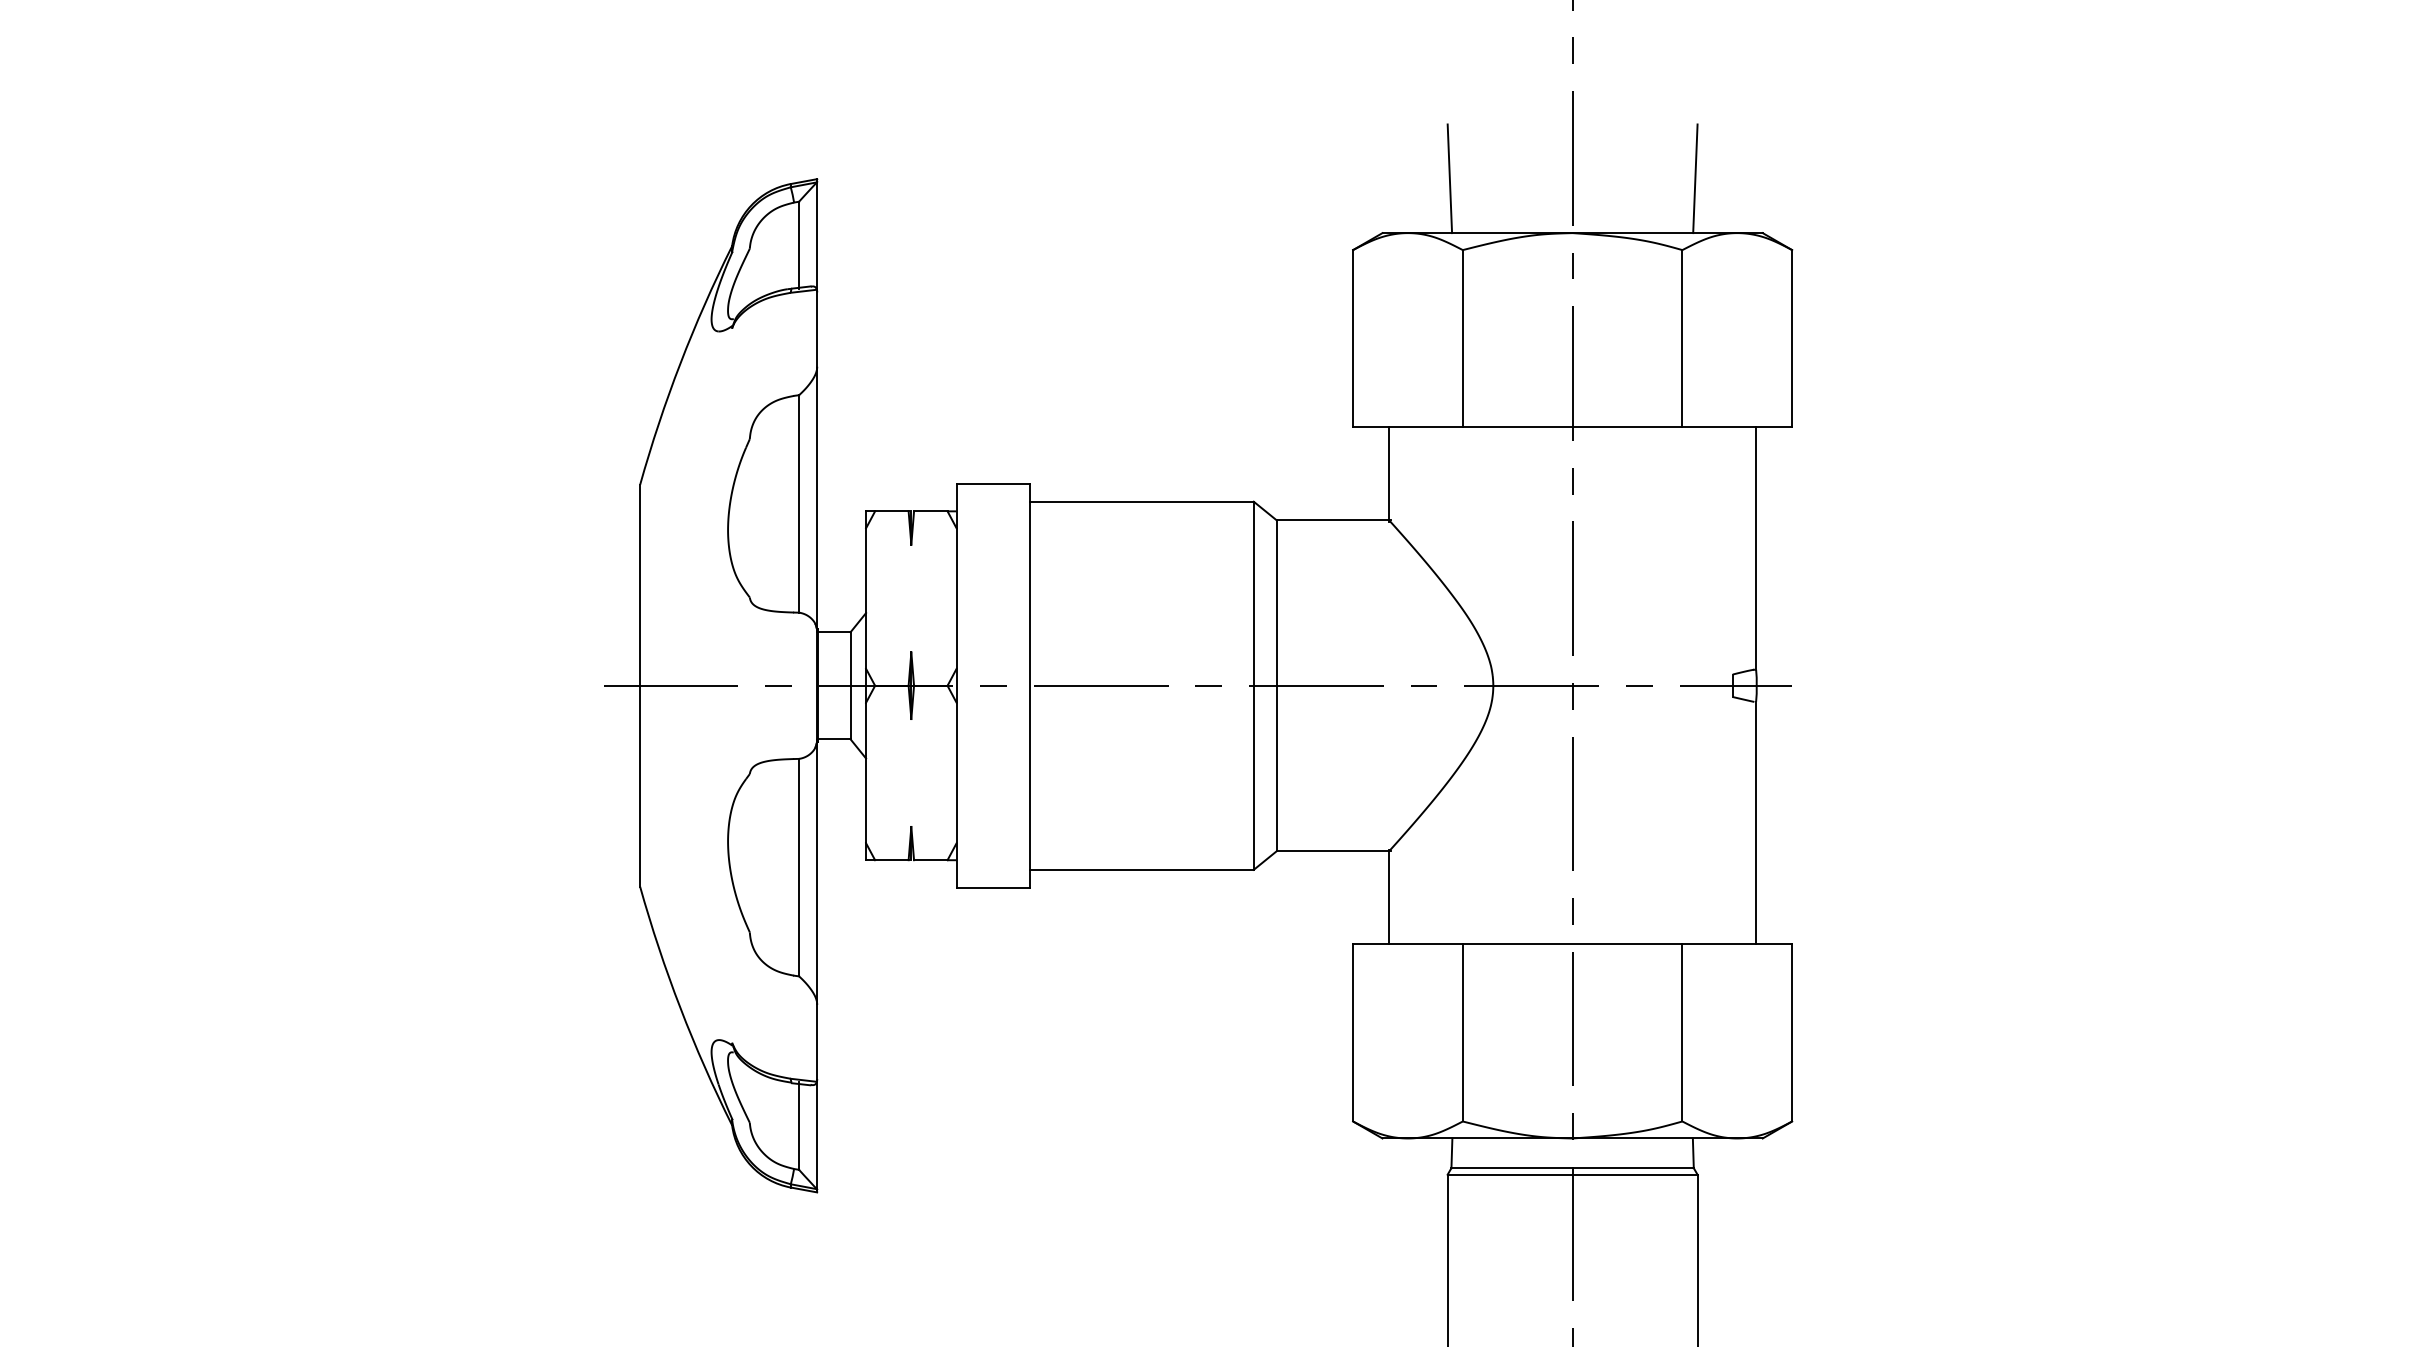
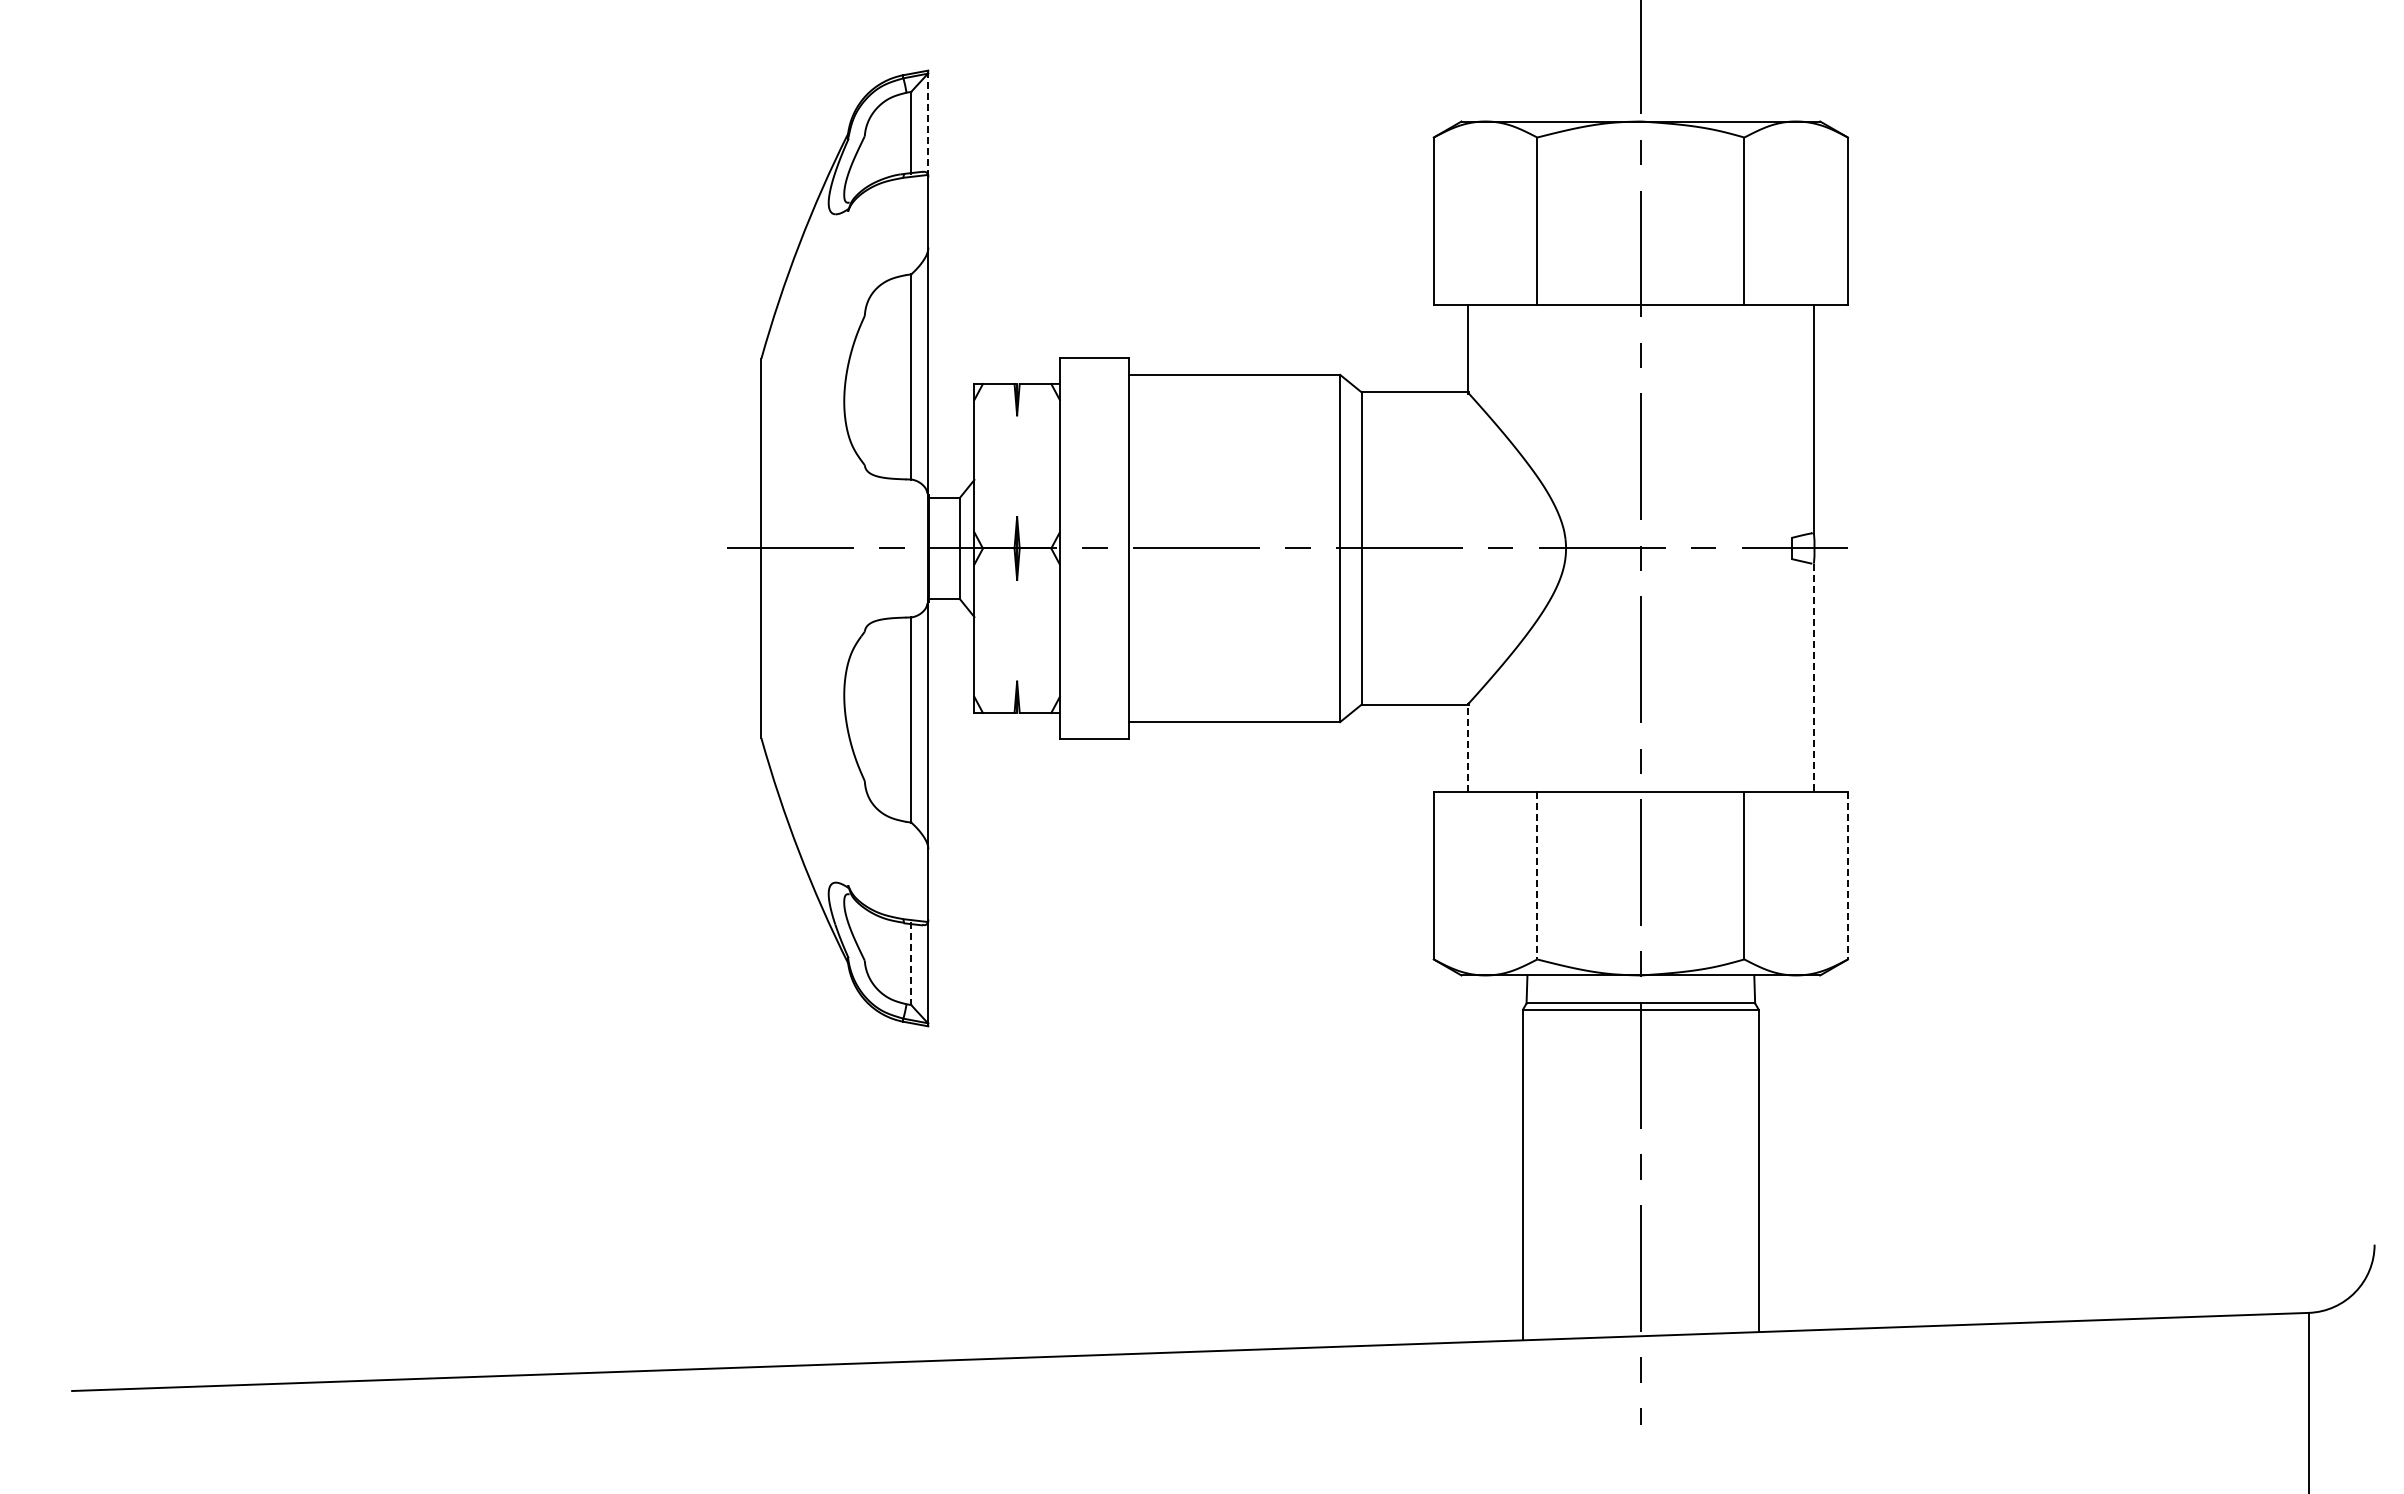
line: (1450, 179) -> (1525, 70), removed
line: (1695, 179) -> (1756, 70), removed
line: (817, 236) -> (928, 124), solid -> dashed
line: (1755, 823) -> (1813, 678), solid -> dashed
line: (1388, 896) -> (1467, 747), solid -> dashed
line: (1463, 1032) -> (1537, 875), solid -> dashed
line: (1791, 1032) -> (1847, 875), solid -> dashed
line: (799, 1126) -> (911, 964), solid -> dashed

